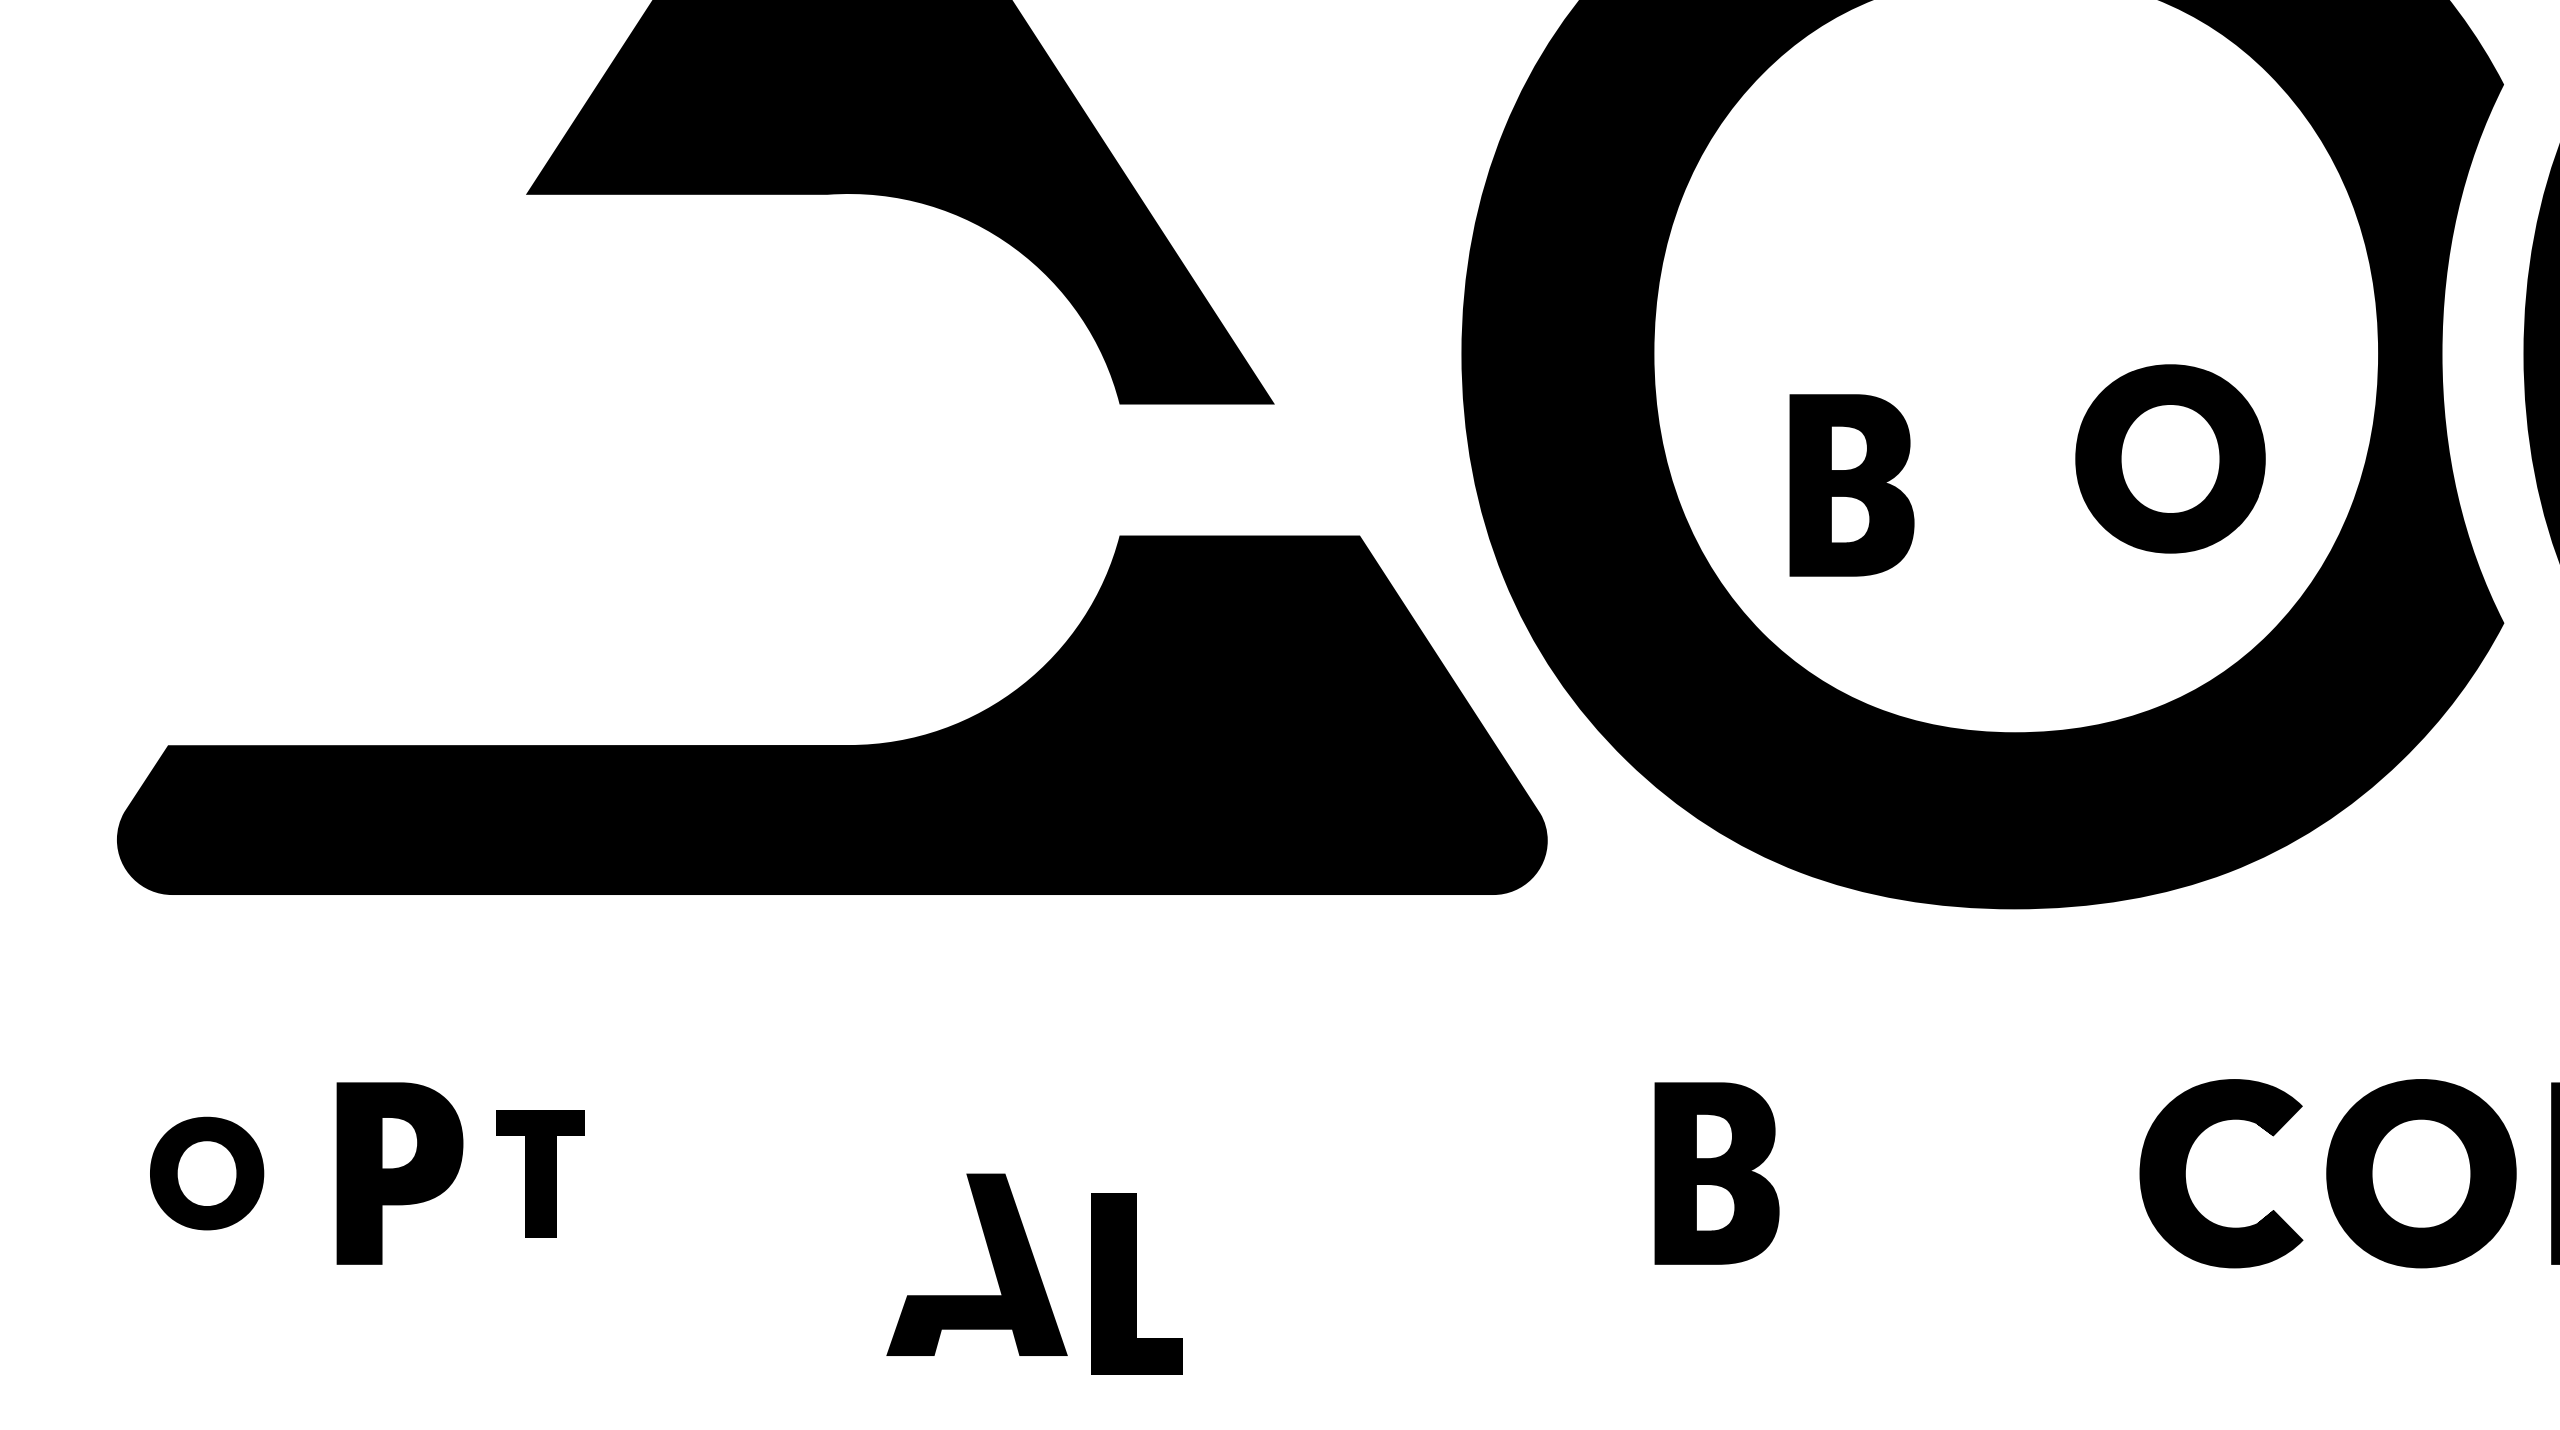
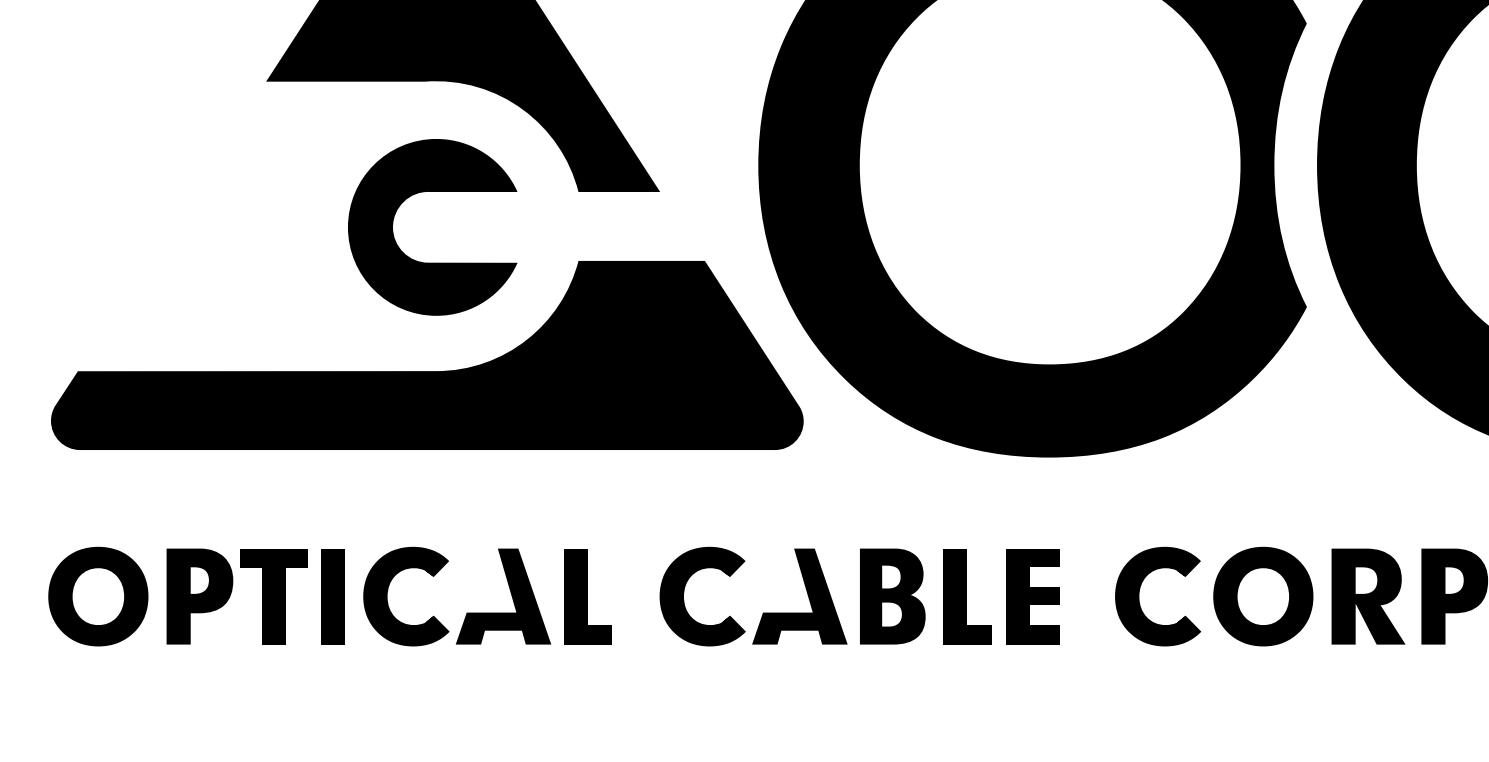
part: (2170, 458) -> (1131, 220), removed
fill: (842, 470) -> (432, 226), added
part: (1851, 485) -> (963, 234), removed
part: (1321, 1165) -> (684, 592), added
part: (207, 1173) -> (98, 596), size x1.67
part: (539, 1173) -> (273, 596), size x1.43
part: (652, 1173) -> (332, 596), added
fill: (792, 1173) -> (406, 596), added
fill: (1539, 1173) -> (799, 596), added
fill: (1859, 1173) -> (967, 596), added
fill: (1984, 1173) -> (1033, 596), added
part: (990, 1258) -> (510, 593), moved
part: (1136, 1283) -> (587, 596), moved

